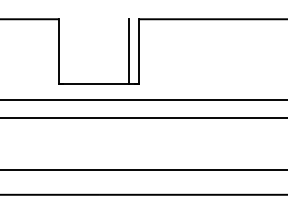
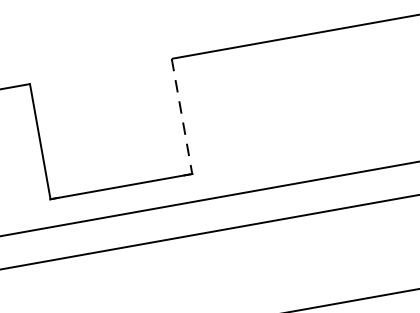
line: (129, 51) -> (164, 118), removed
line: (139, 51) -> (182, 115), solid -> dashed

